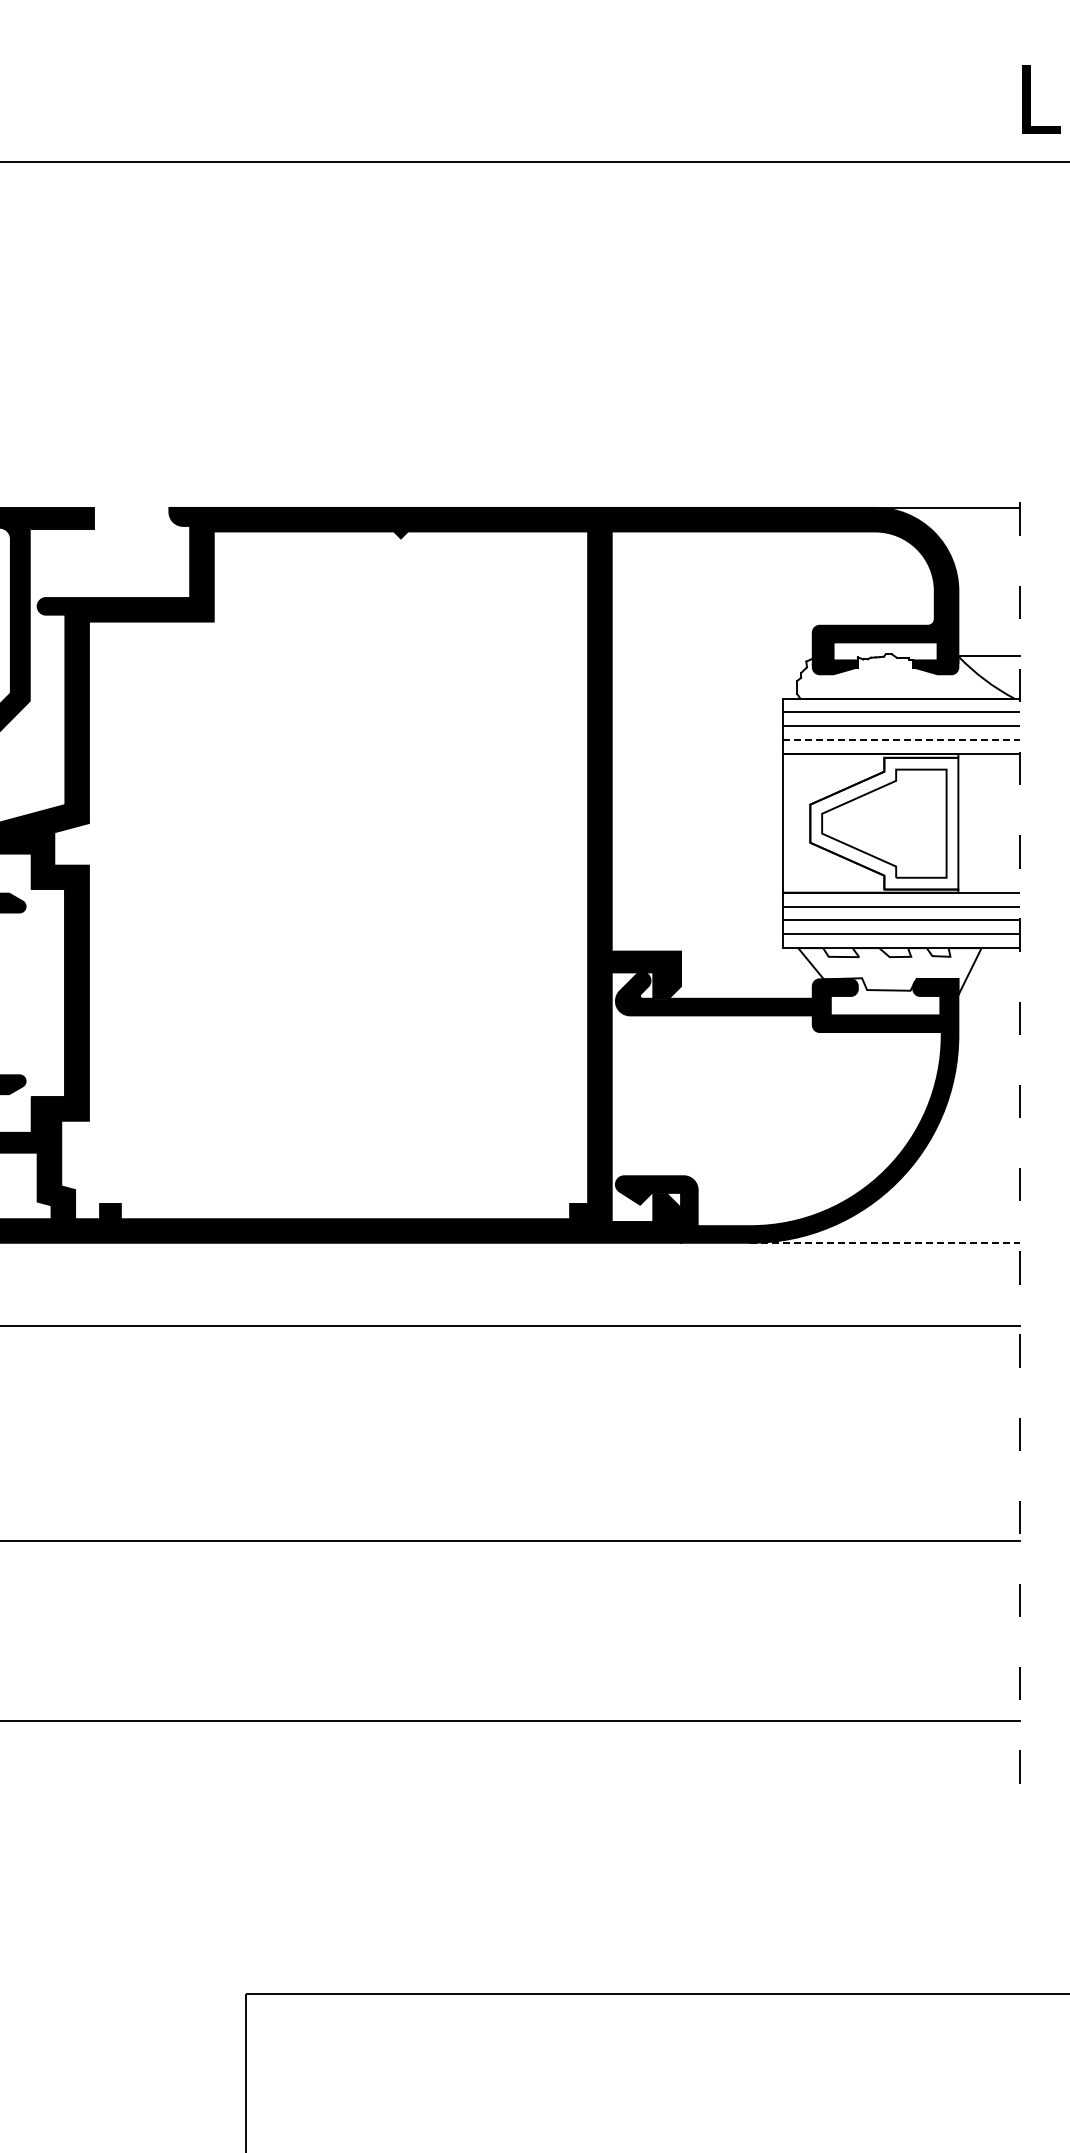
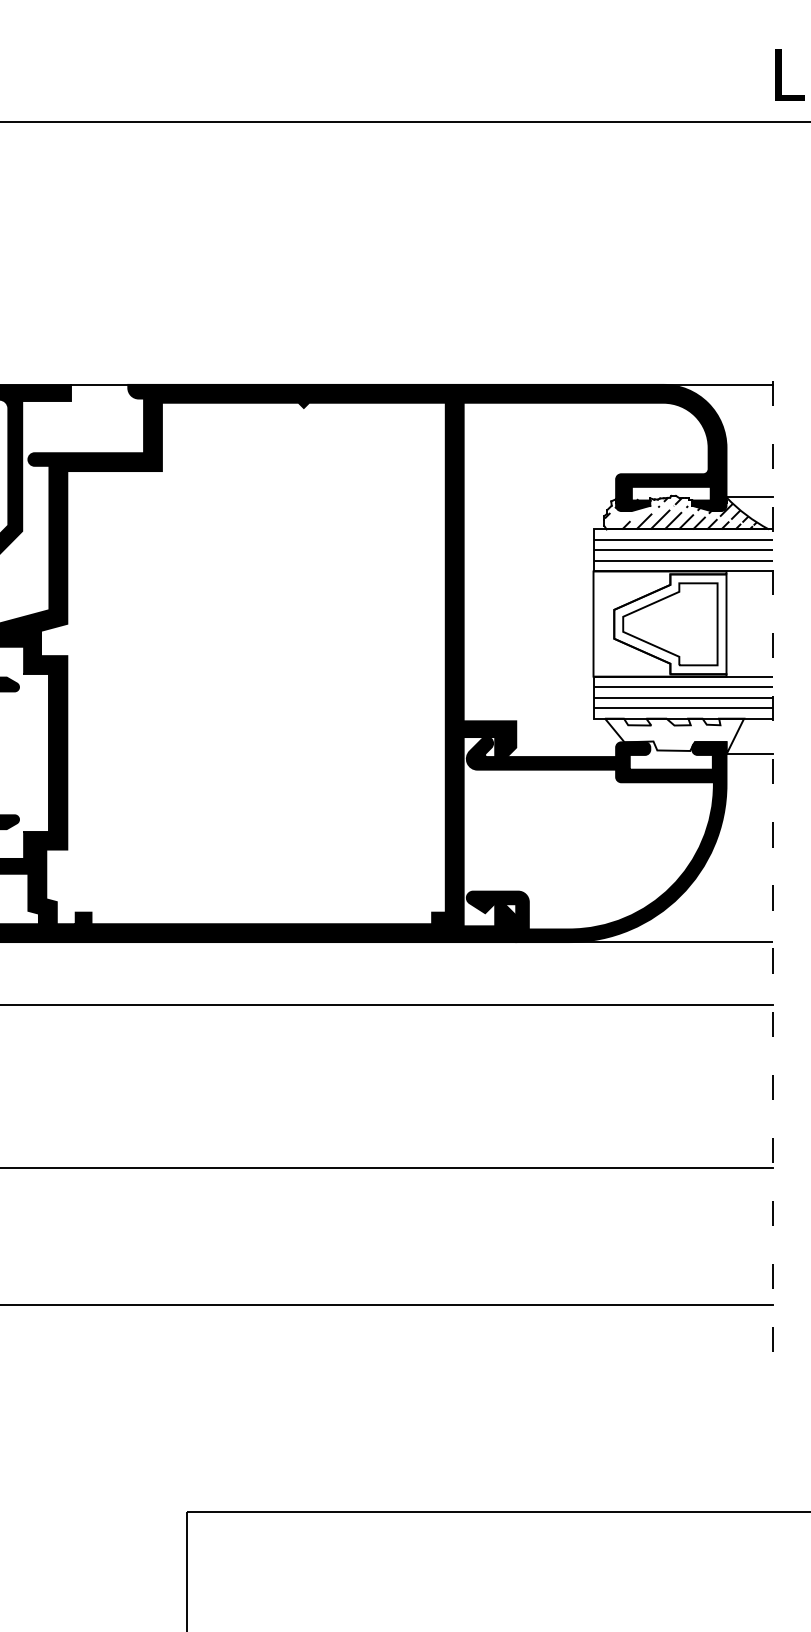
line: (131, 507) -> (99, 384), added
hatch: (904, 677) -> (685, 513), added
line: (901, 740) -> (683, 561), dashed -> solid
line: (988, 995) -> (749, 754), added
line: (885, 1242) -> (671, 941), dashed -> solid

